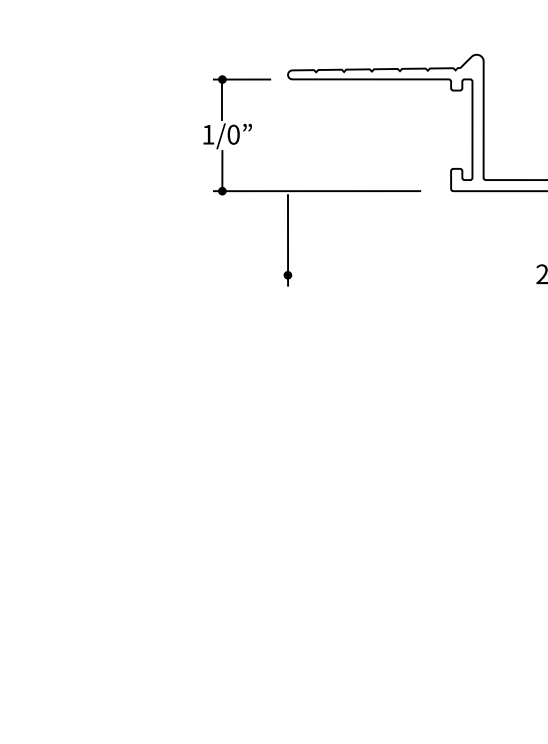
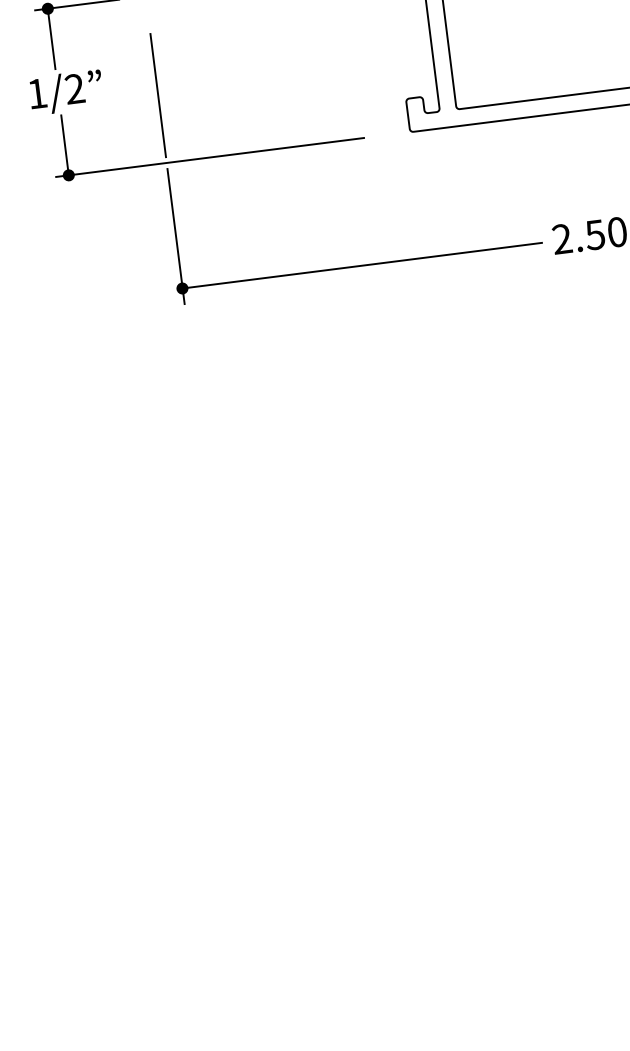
text: (233, 134) -> (74, 88), 1/0 -> 1/2
line: (287, 145) -> (157, 94), added
line: (407, 275) -> (360, 266), added

